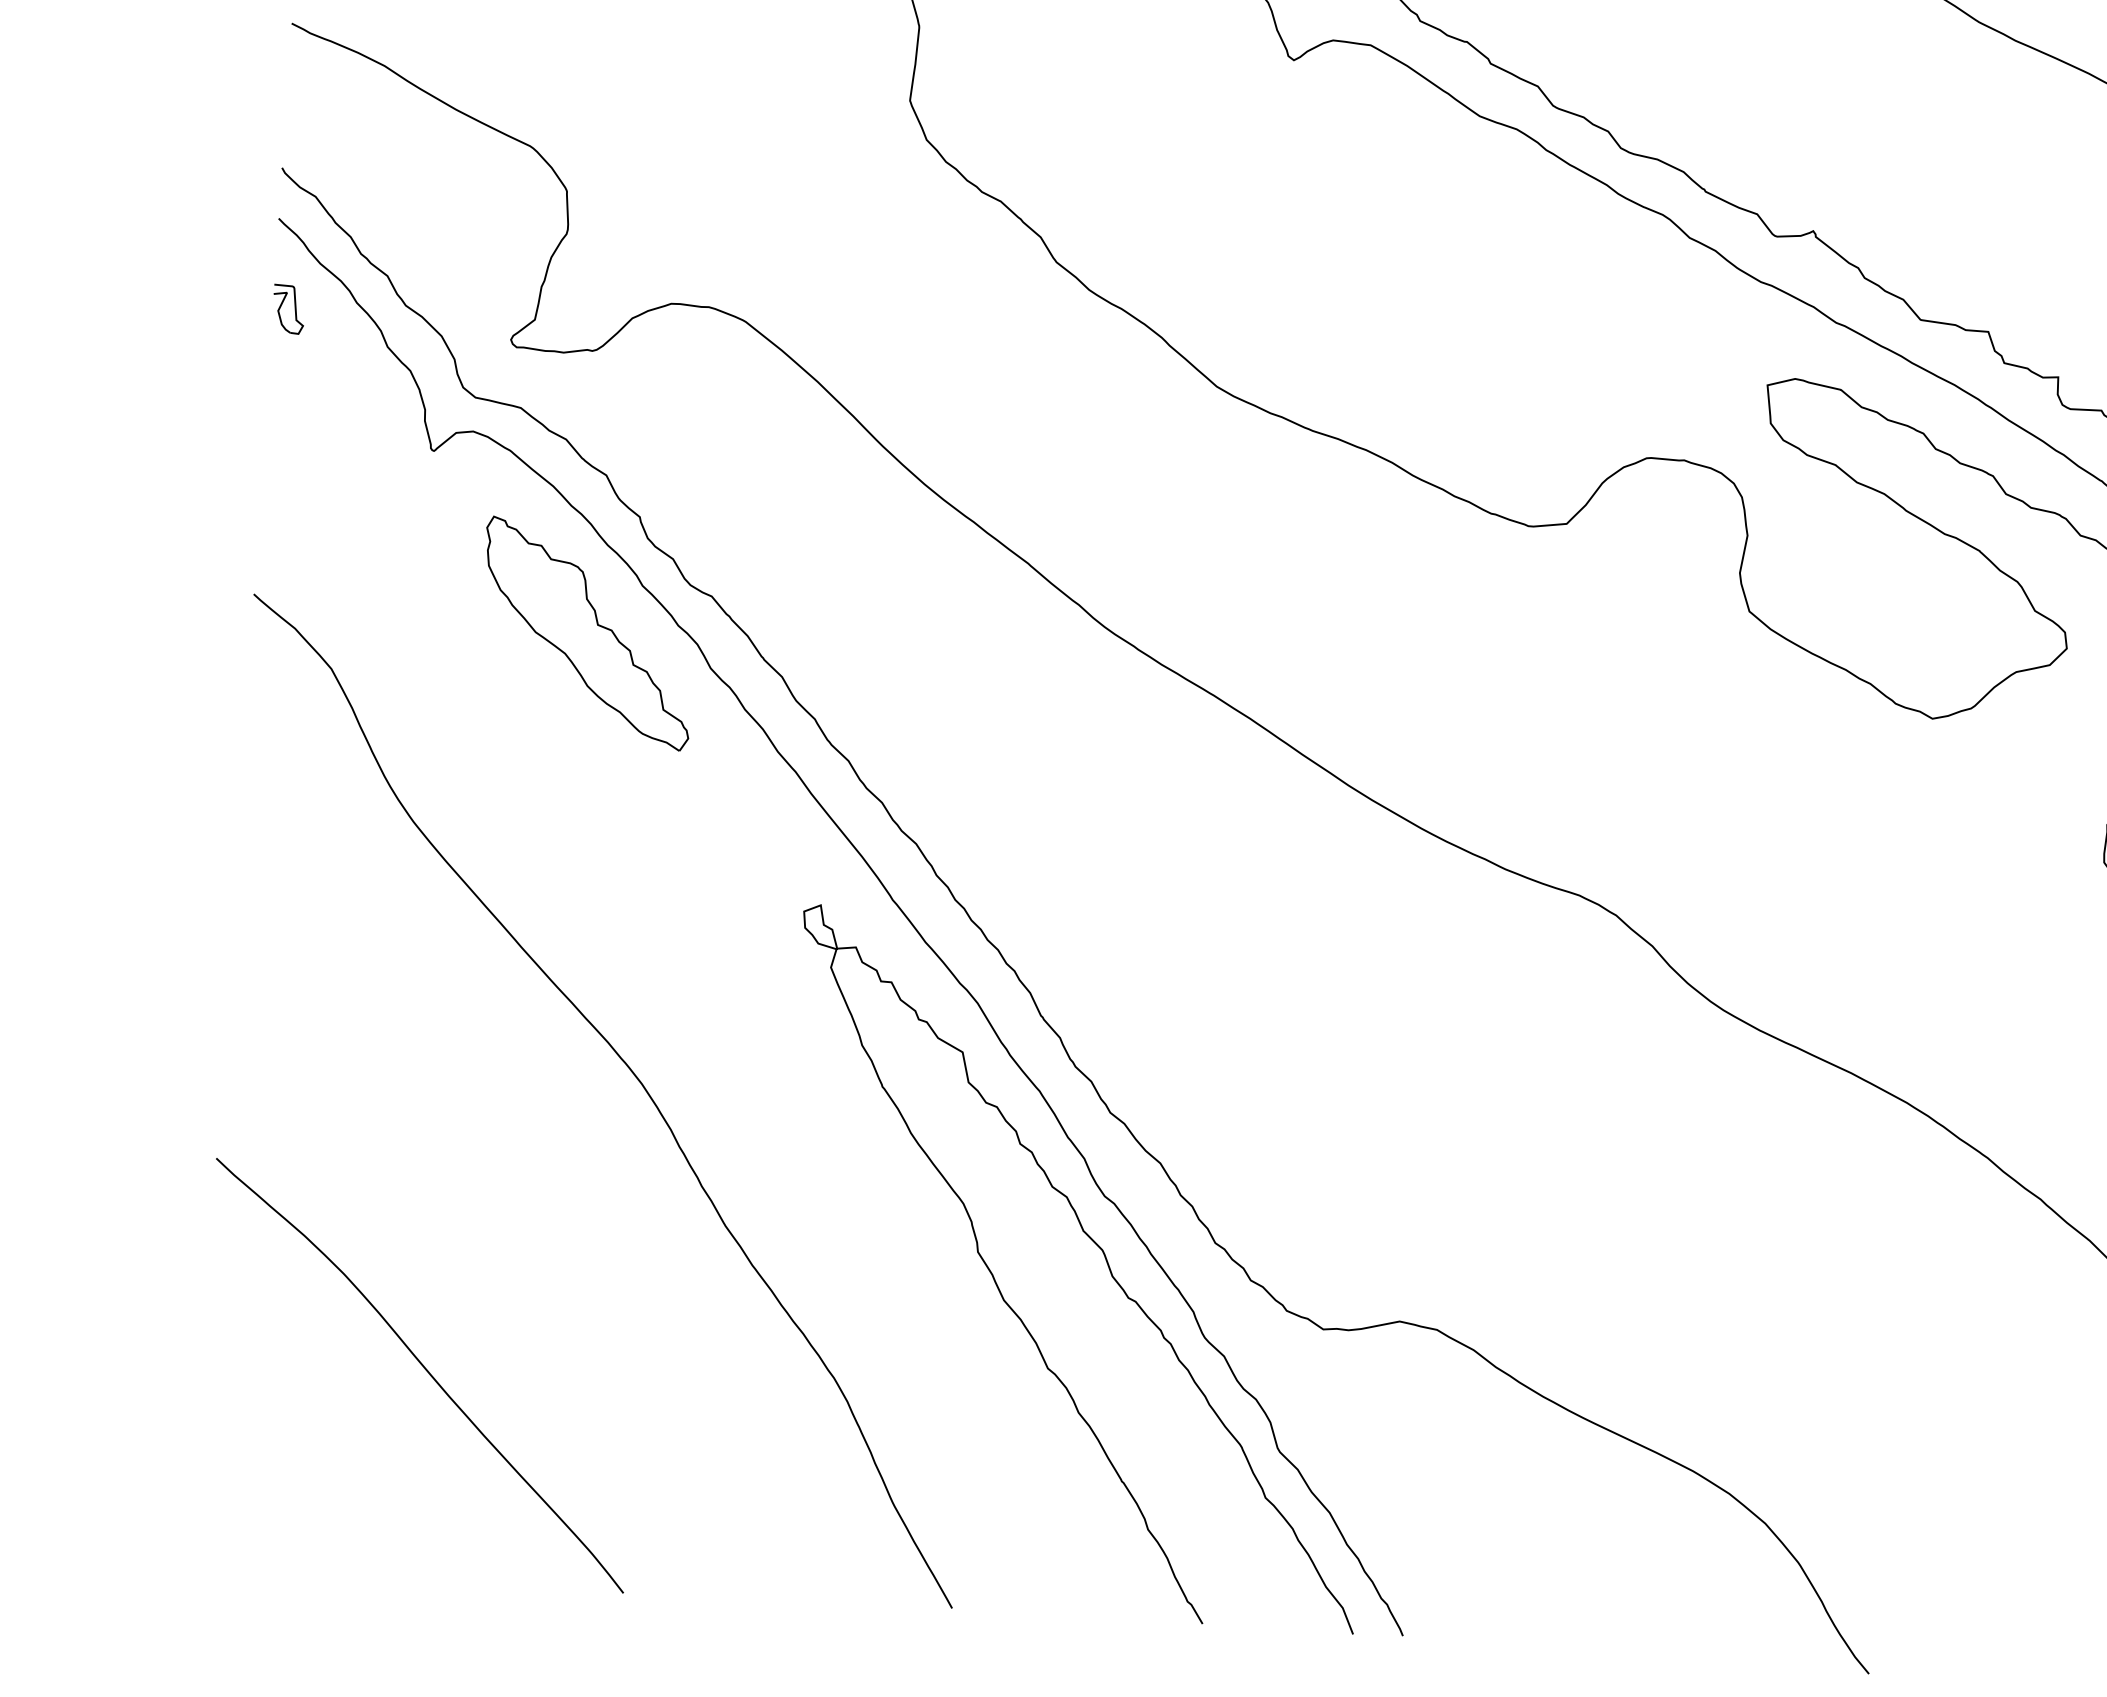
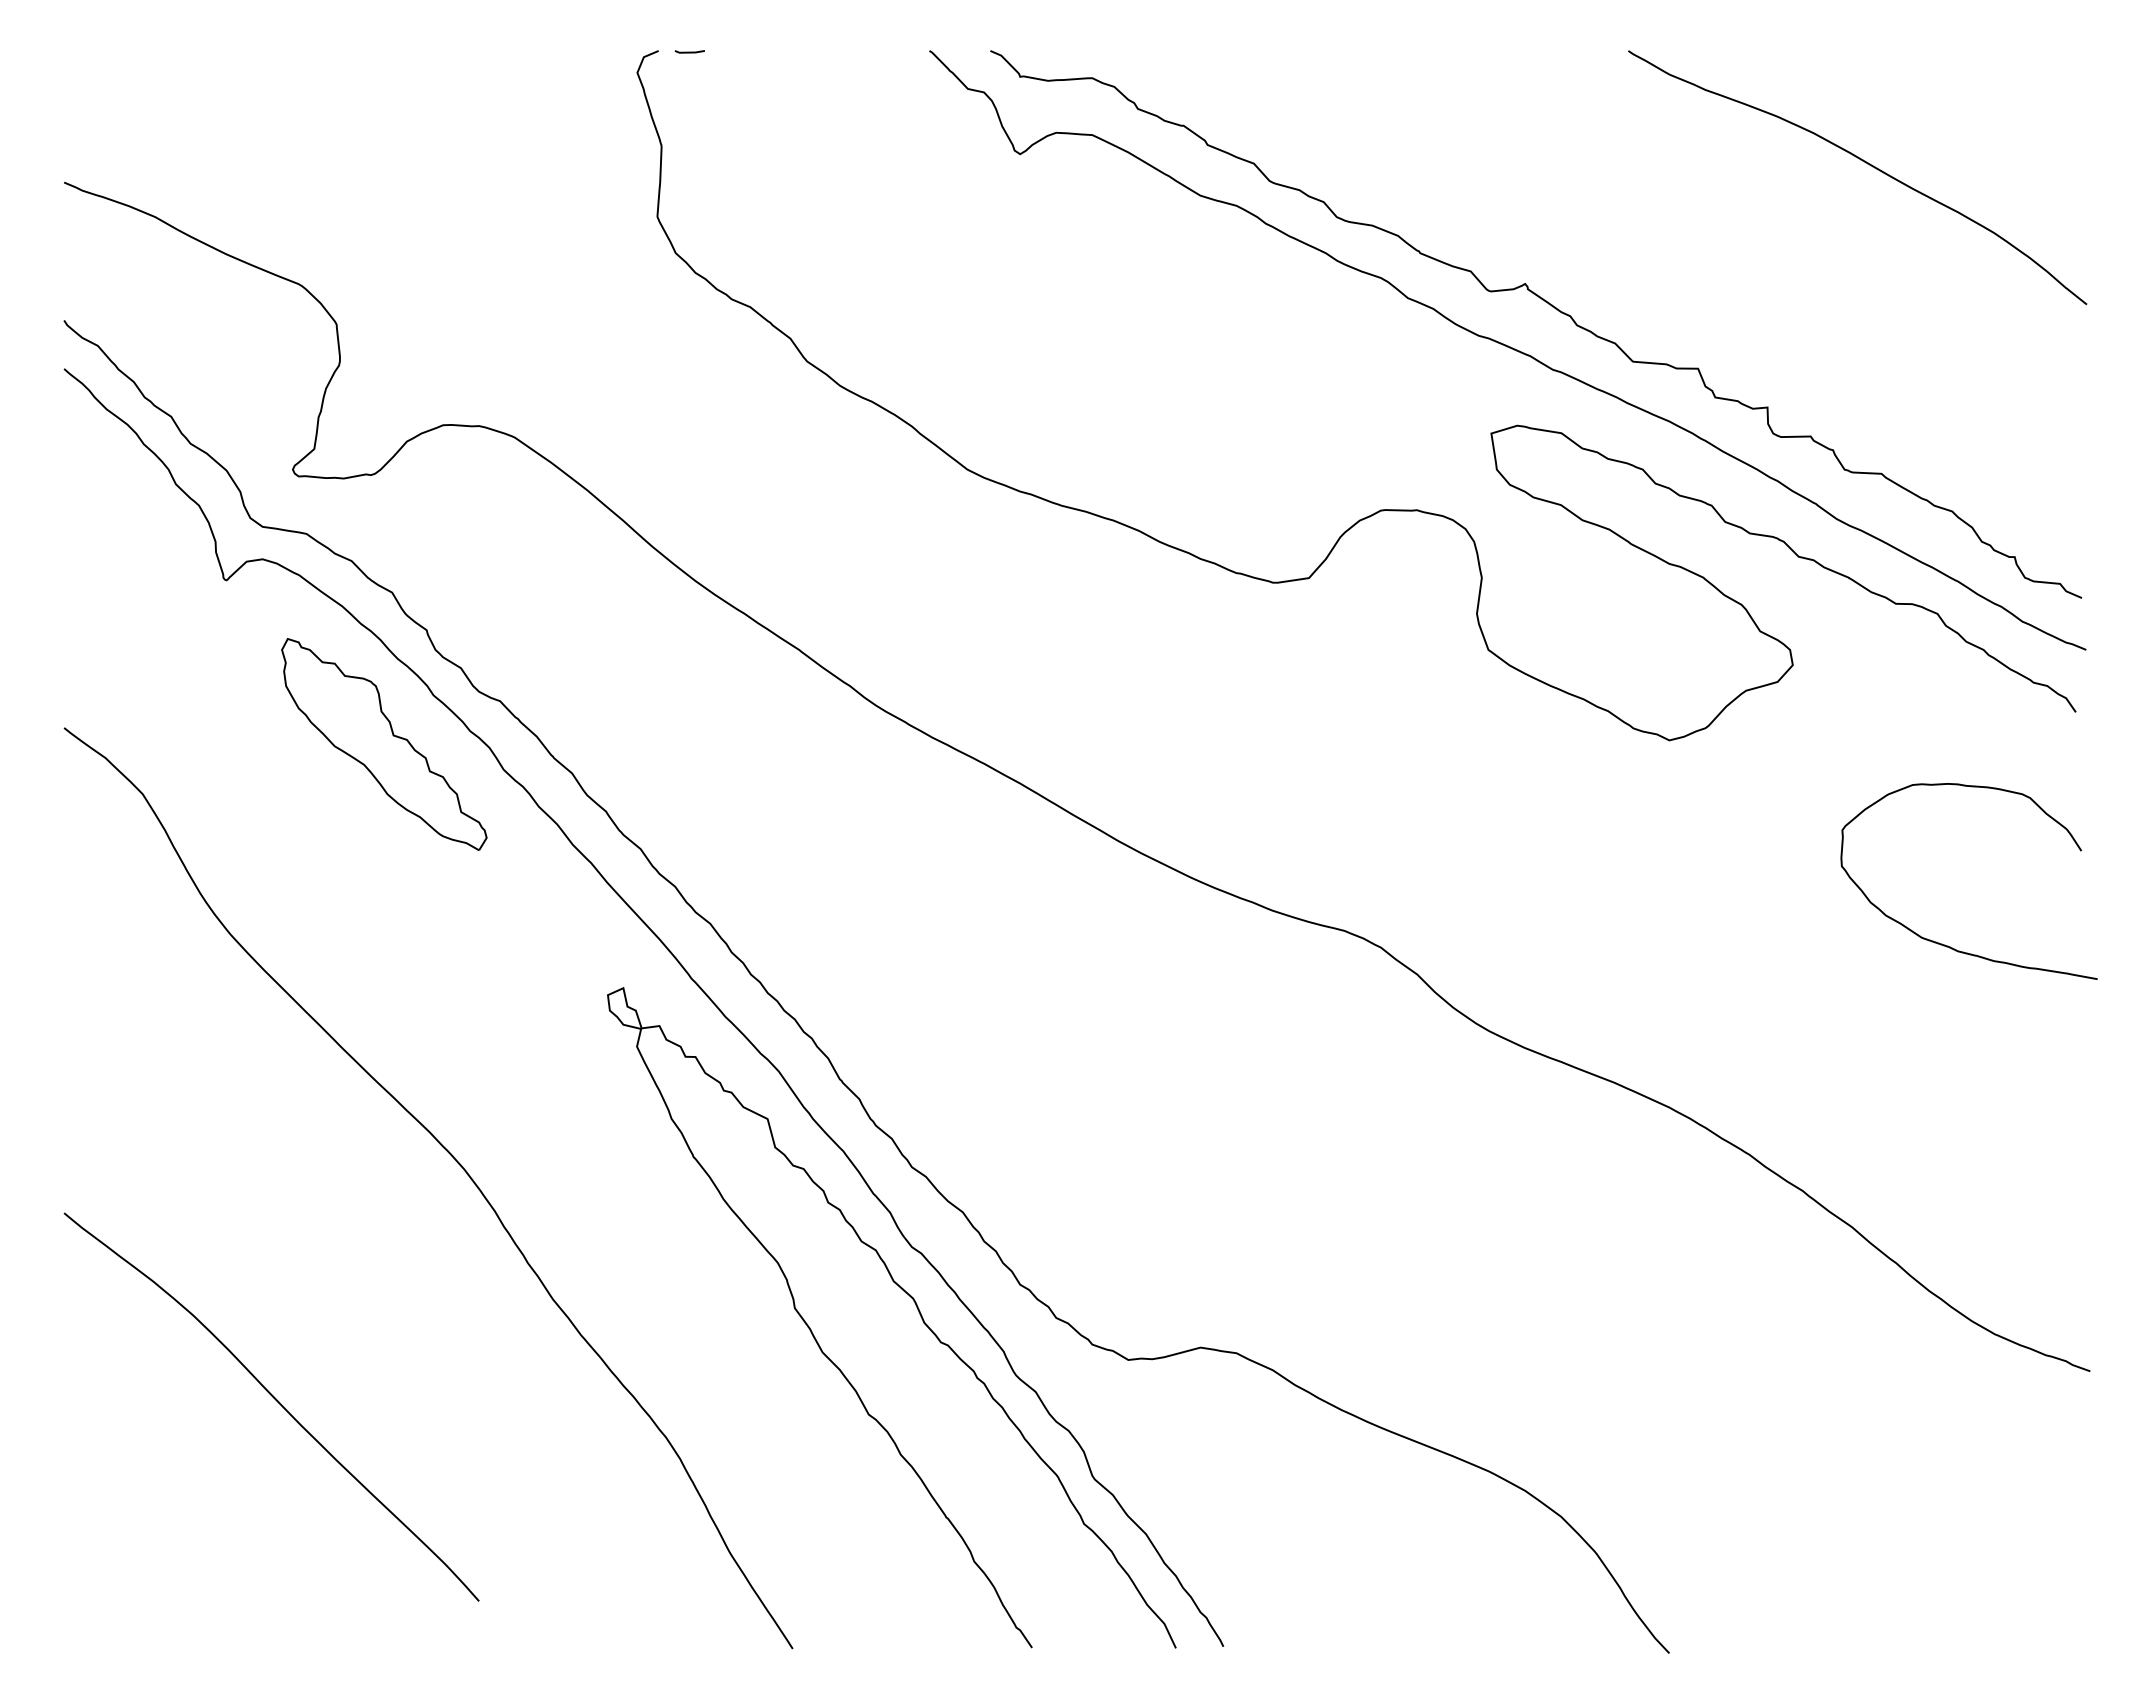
part: (288, 309) -> (79, 454), removed
curve: (425, 1370) -> (276, 1401), moved

